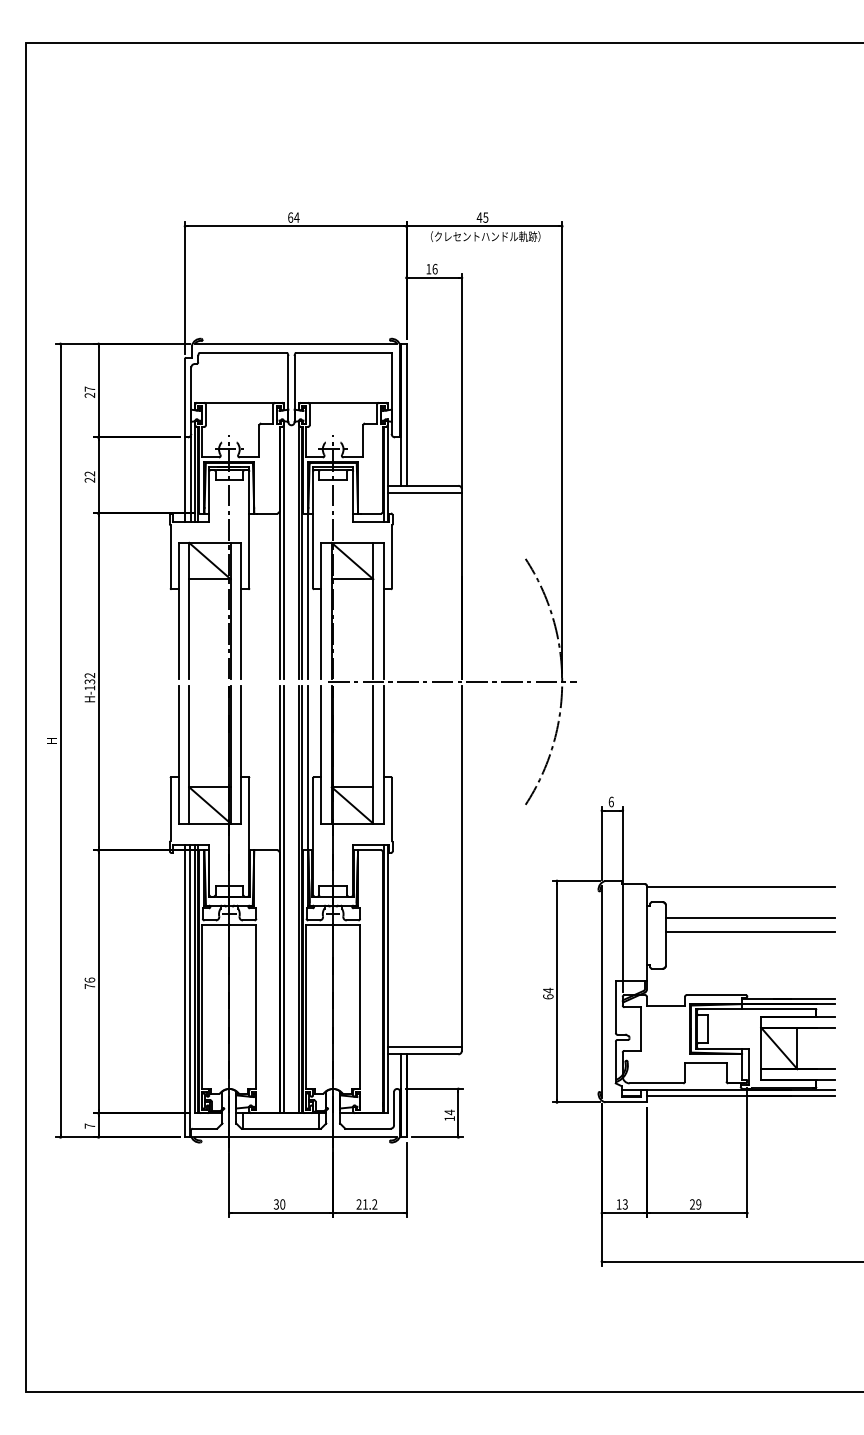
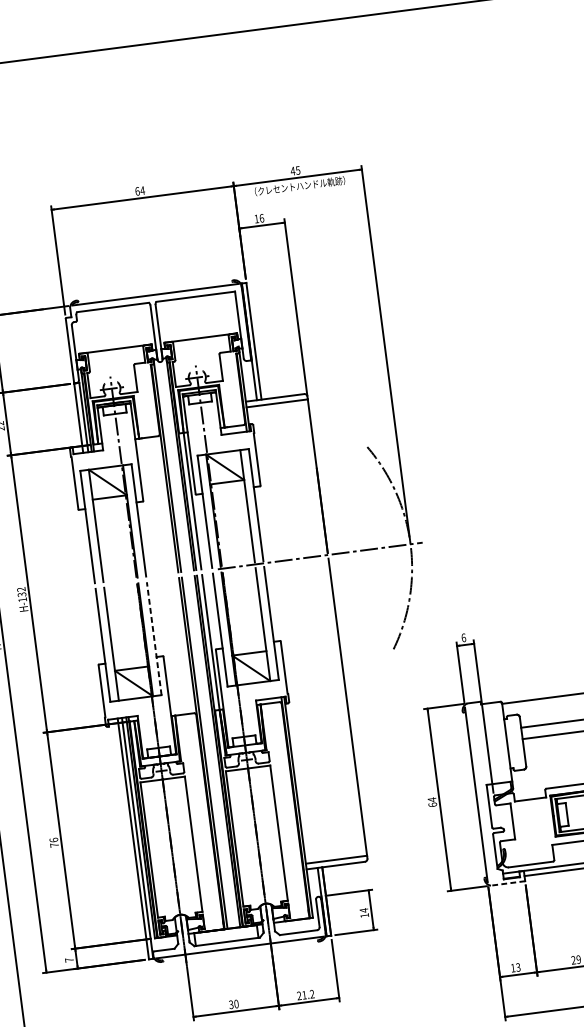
line: (241, 754) -> (154, 638), solid -> dashed
line: (626, 1102) -> (508, 883), solid -> dashed

